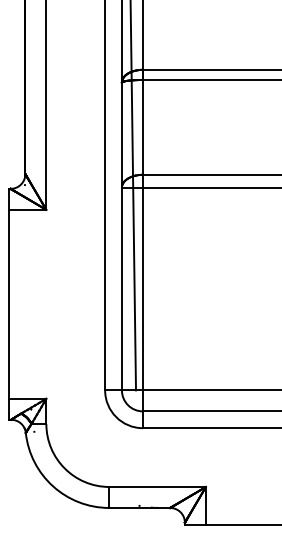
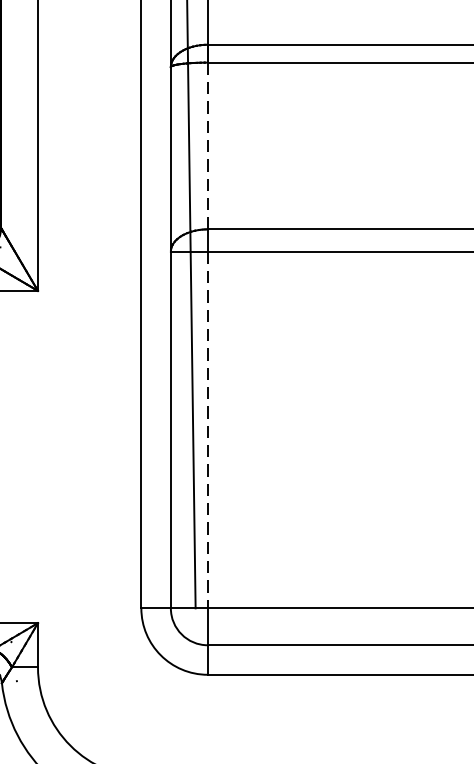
line: (142, 127) -> (207, 146), solid -> dashed
line: (142, 289) -> (207, 430), solid -> dashed

